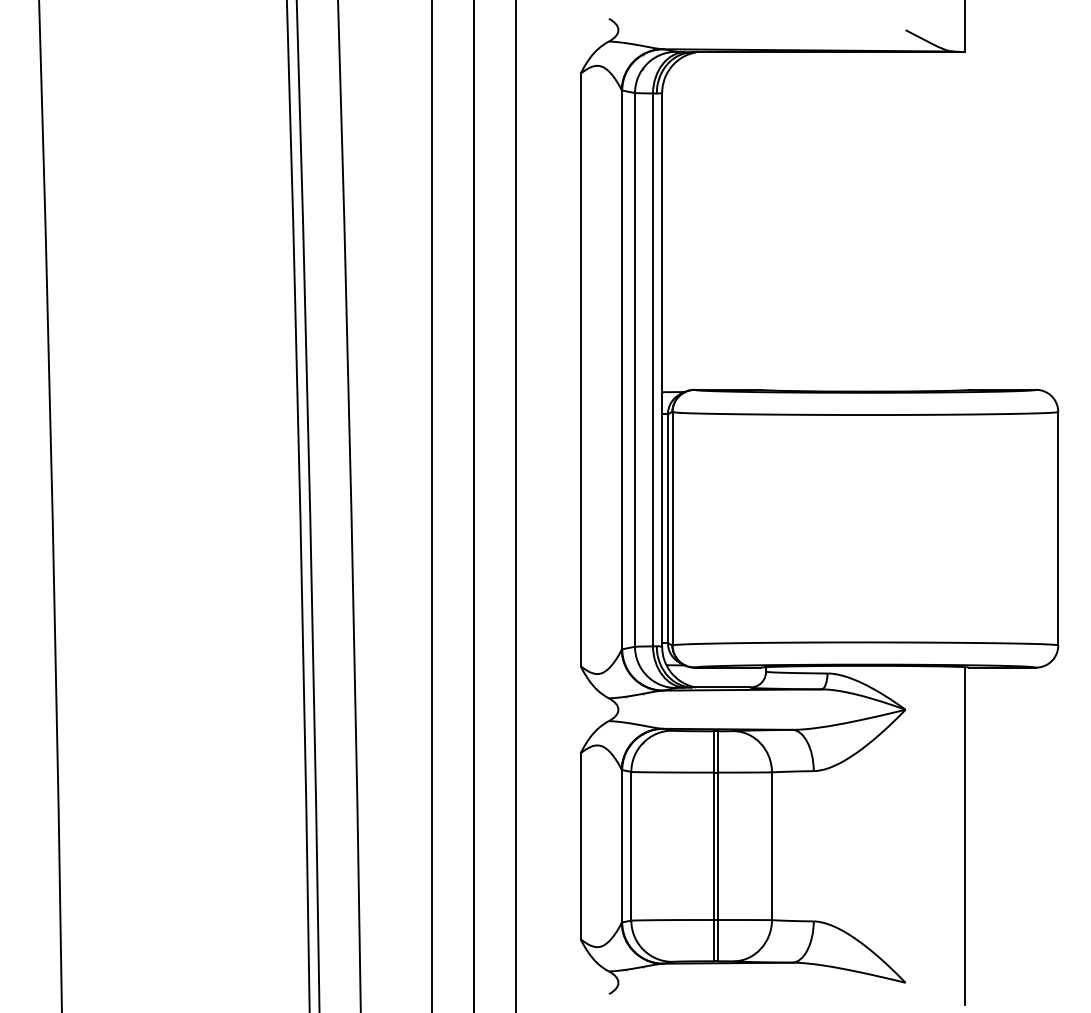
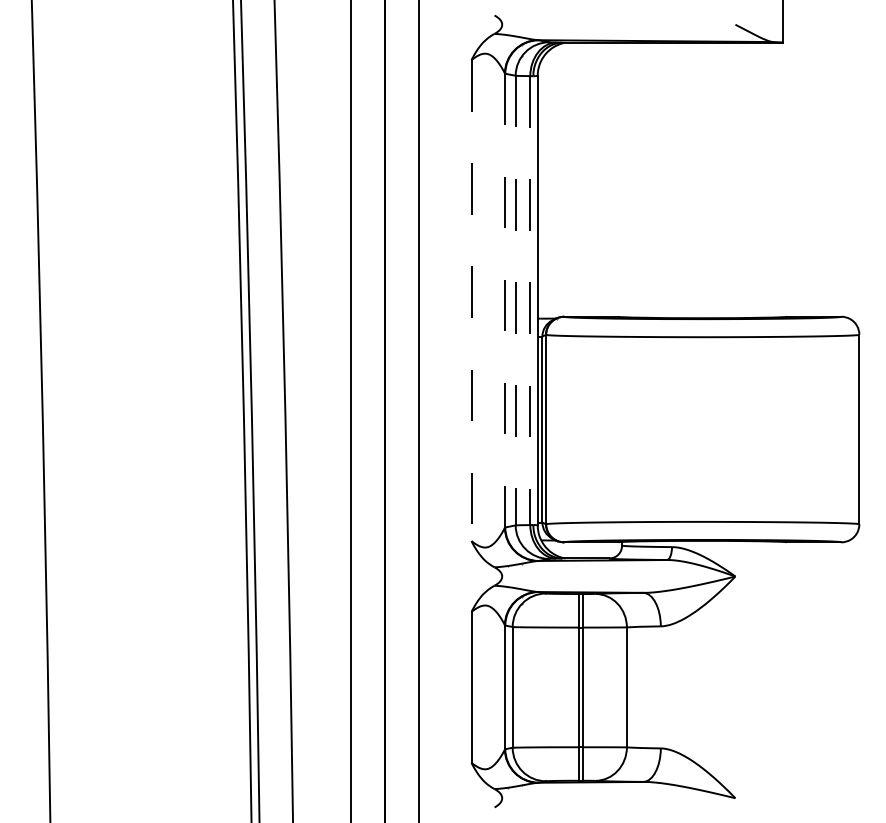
line: (621, 369) -> (504, 300), solid -> dashed
line: (635, 369) -> (516, 300), solid -> dashed
line: (580, 370) -> (471, 301), solid -> dashed
line: (653, 370) -> (530, 301), solid -> dashed
line: (964, 836) -> (783, 679), removed

